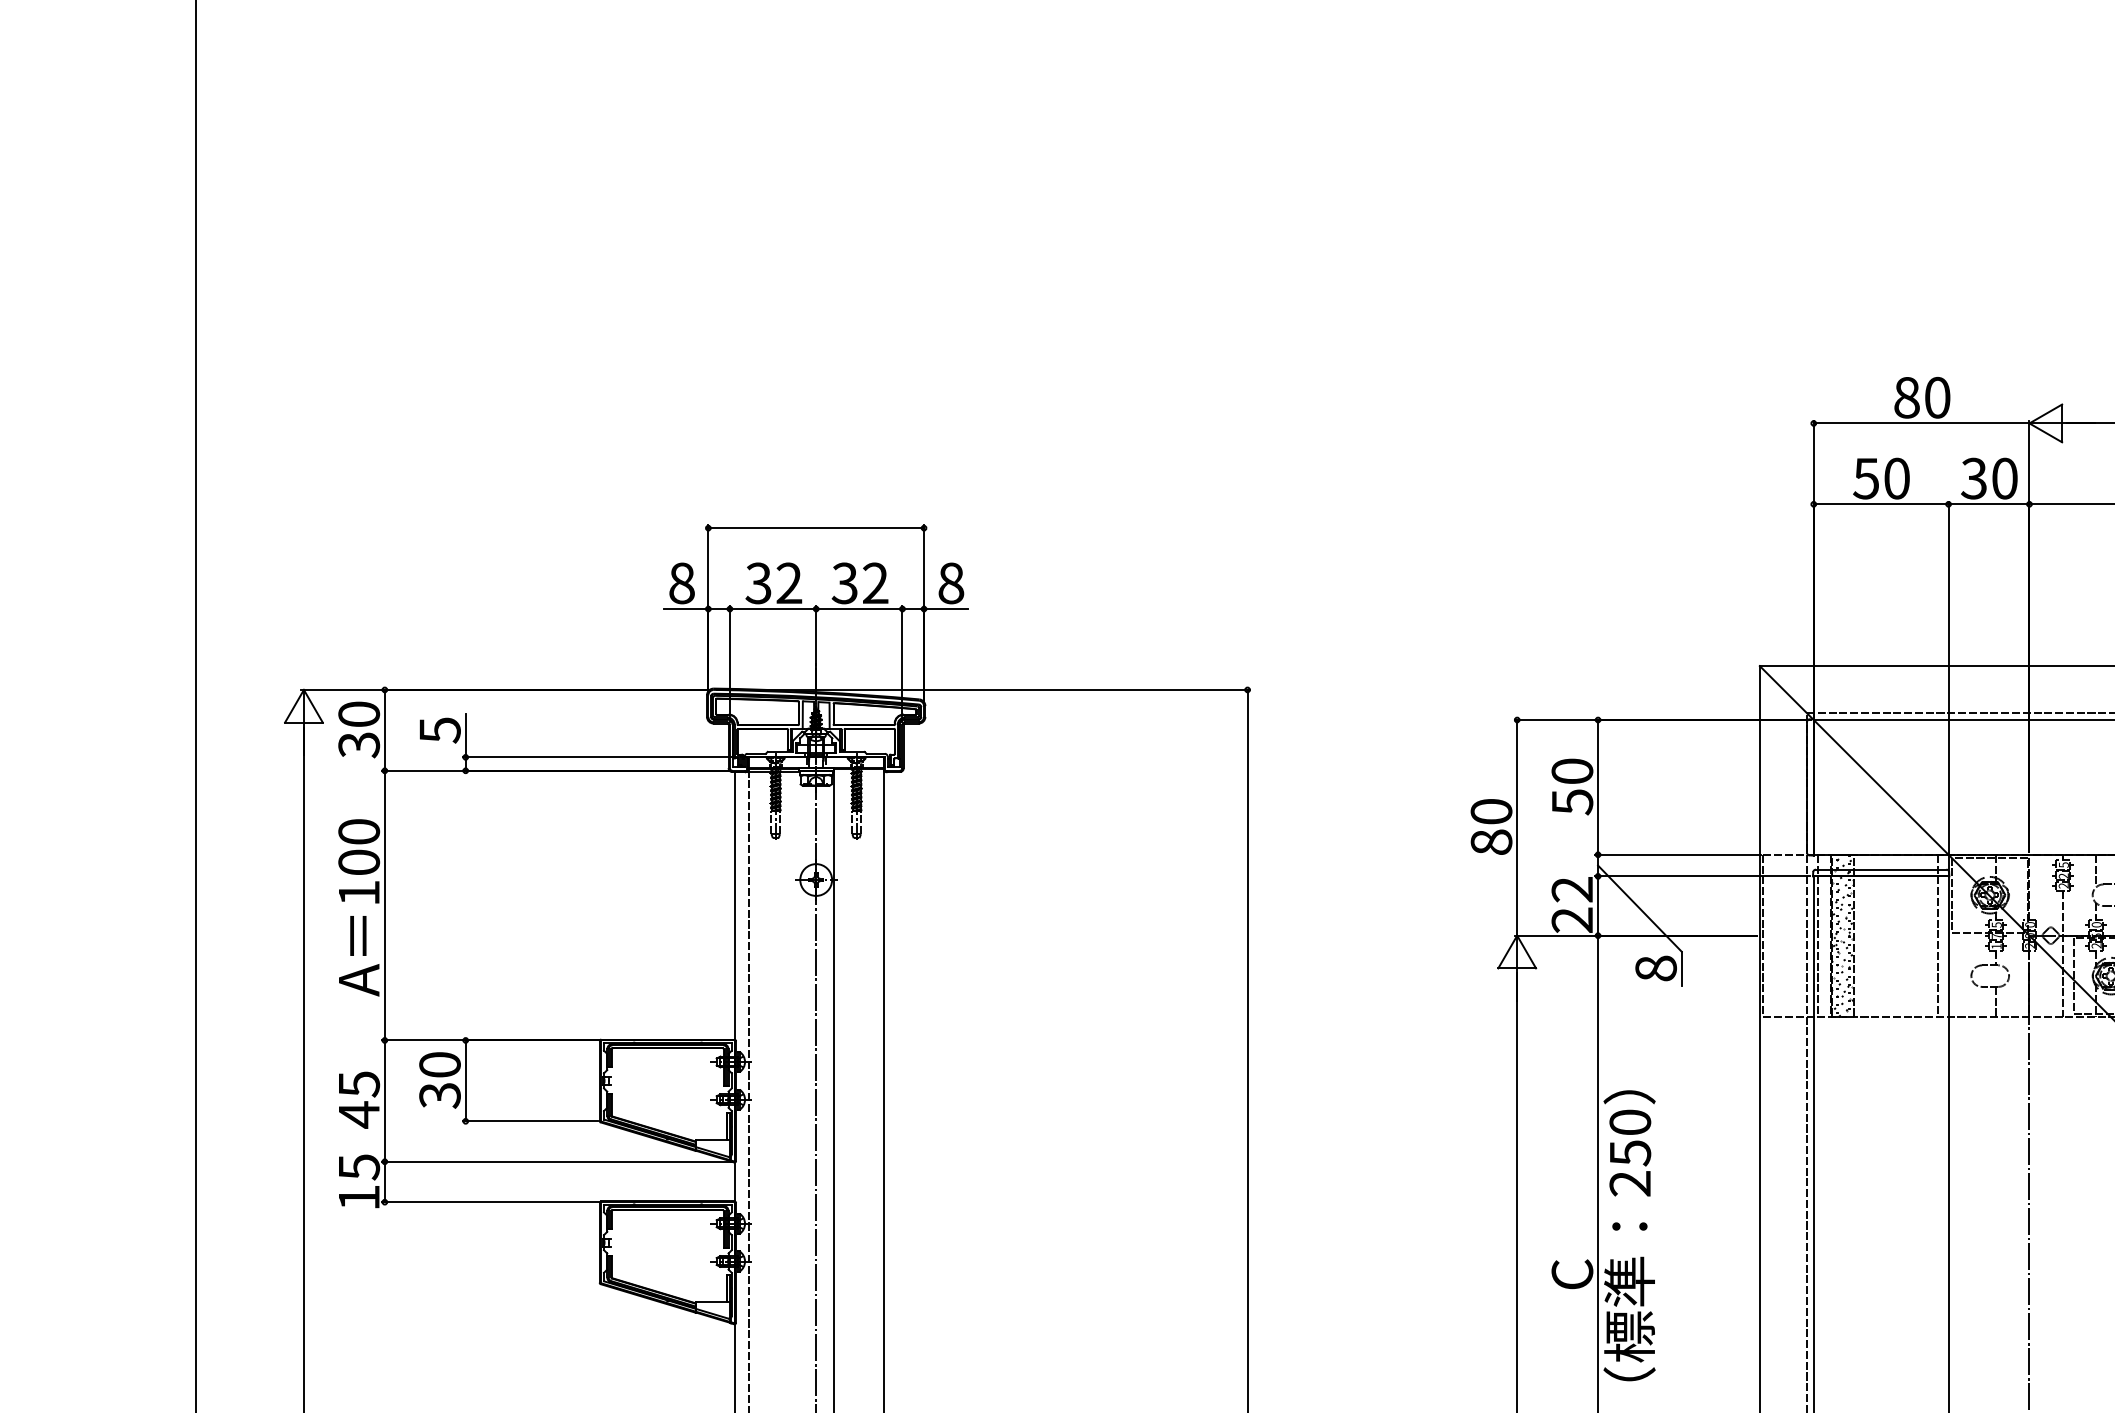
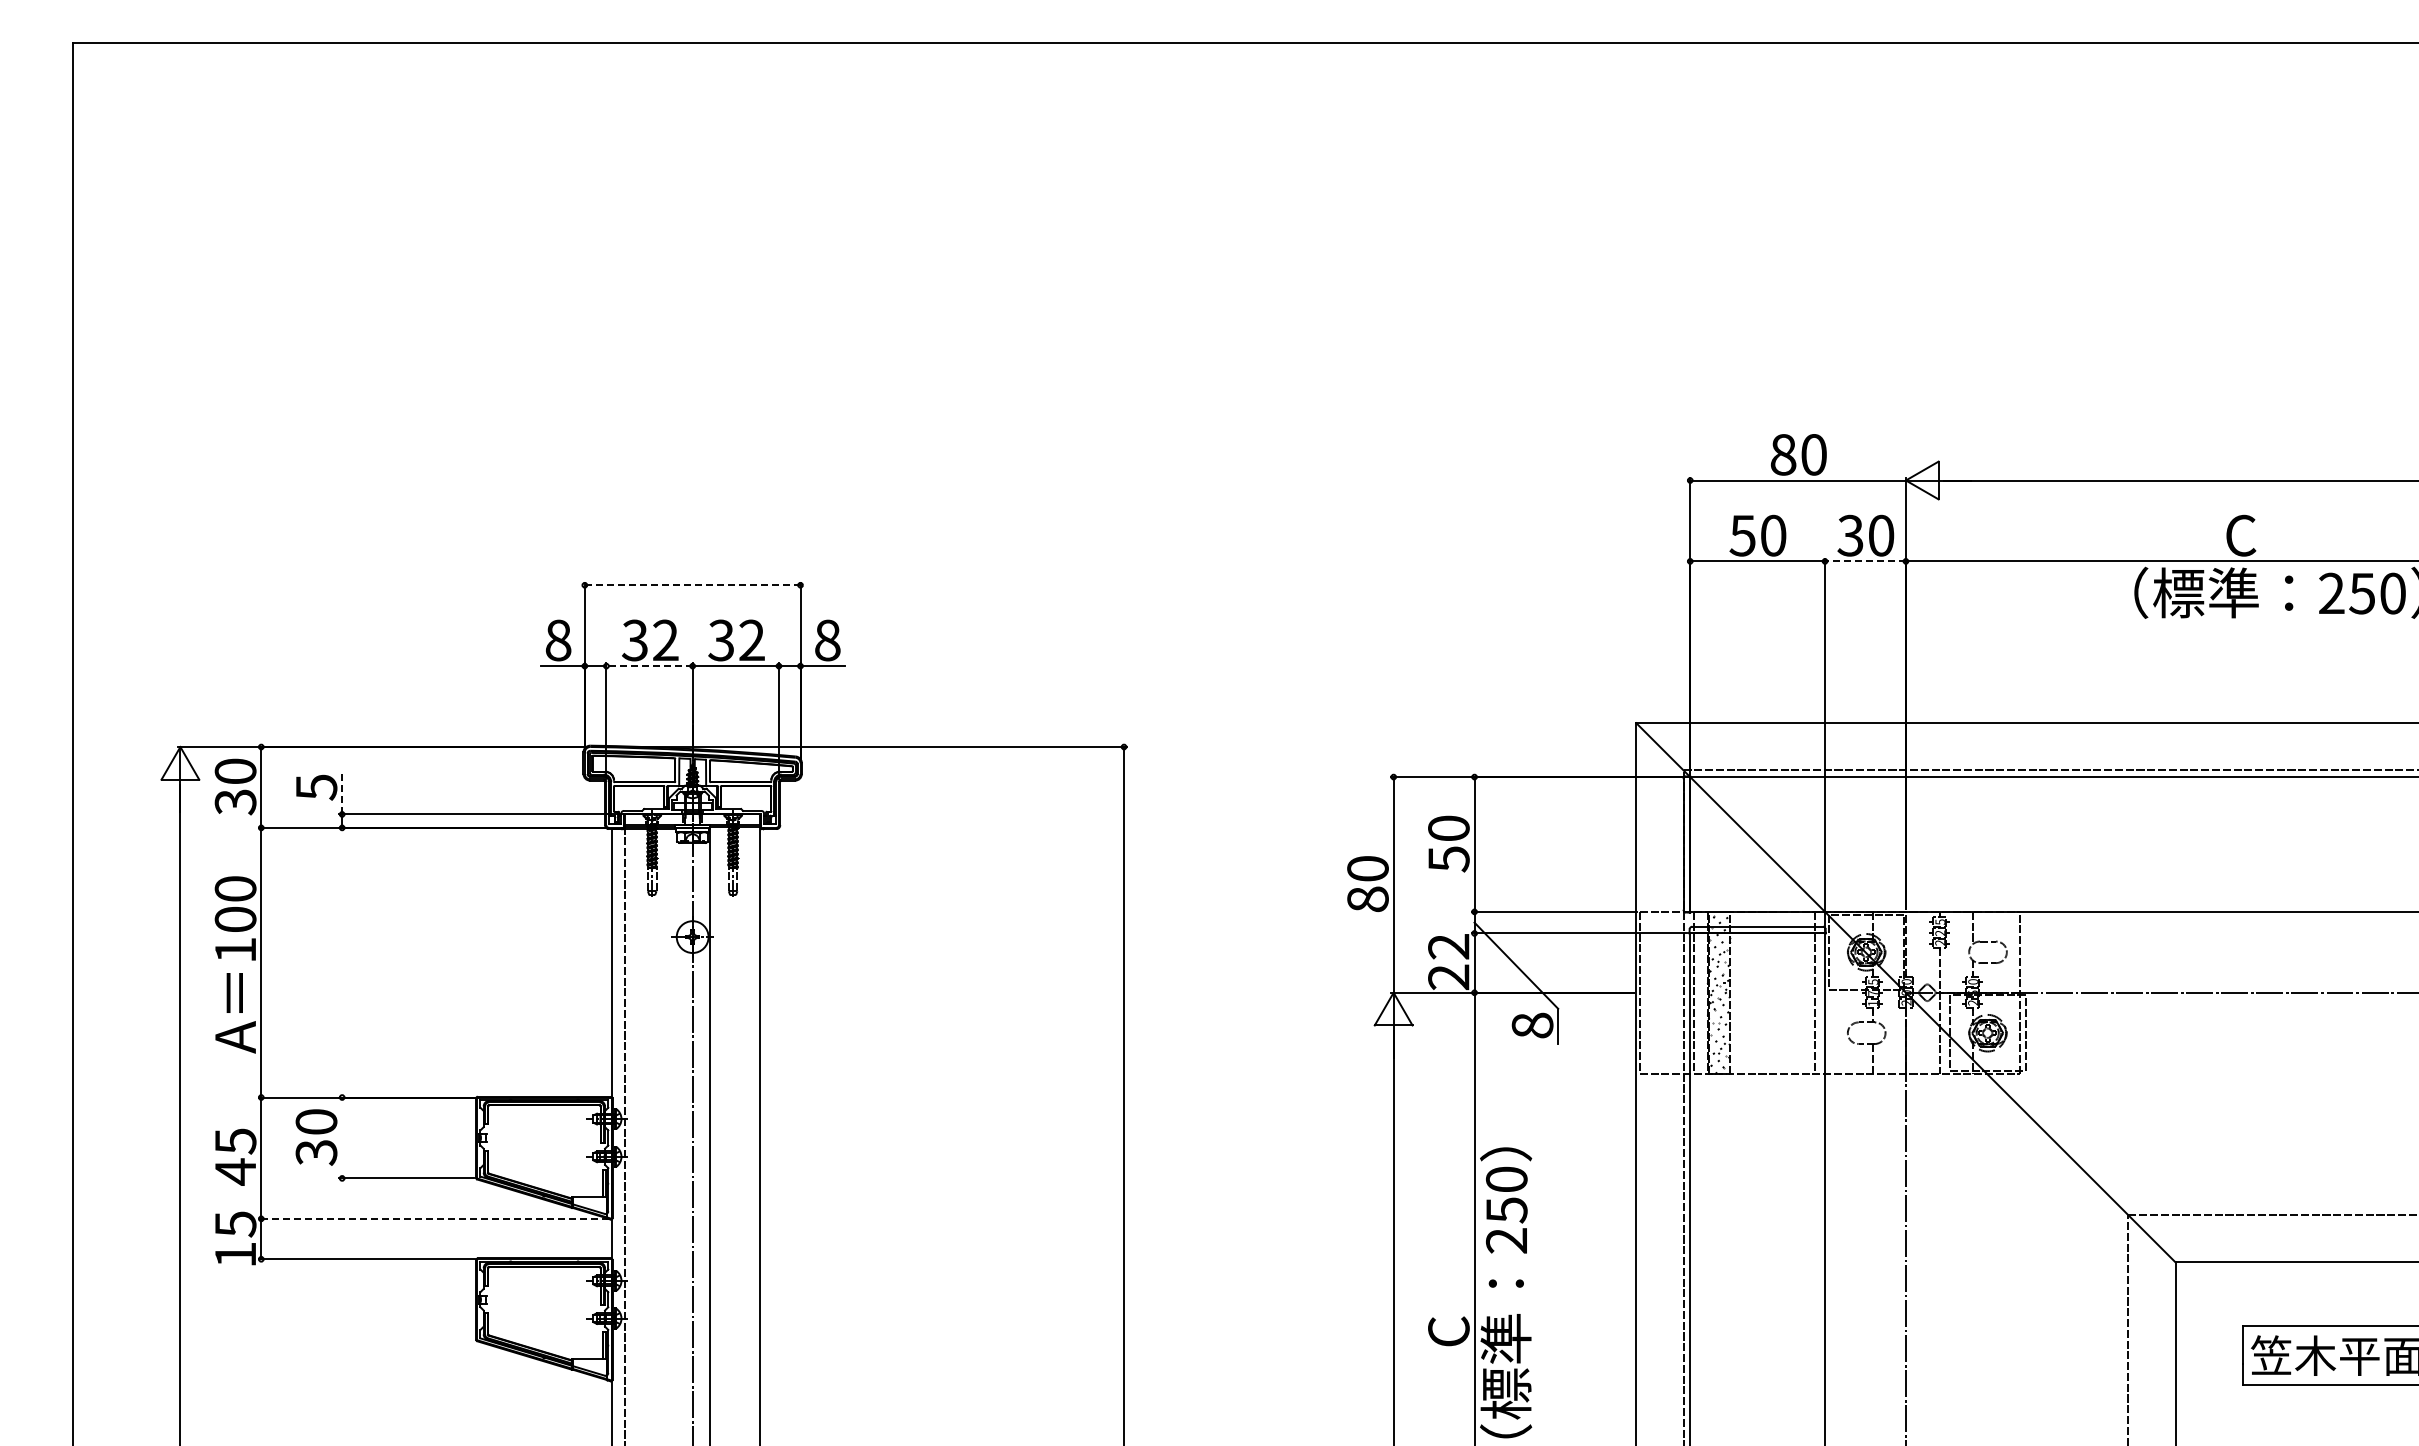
line: (1988, 504) -> (1864, 561), solid -> dashed
line: (816, 528) -> (692, 585), solid -> dashed
line: (773, 609) -> (649, 666), solid -> dashed
line: (466, 735) -> (342, 792), solid -> dashed
line: (466, 1080) -> (342, 1137), removed
line: (557, 1161) -> (433, 1218), solid -> dashed

